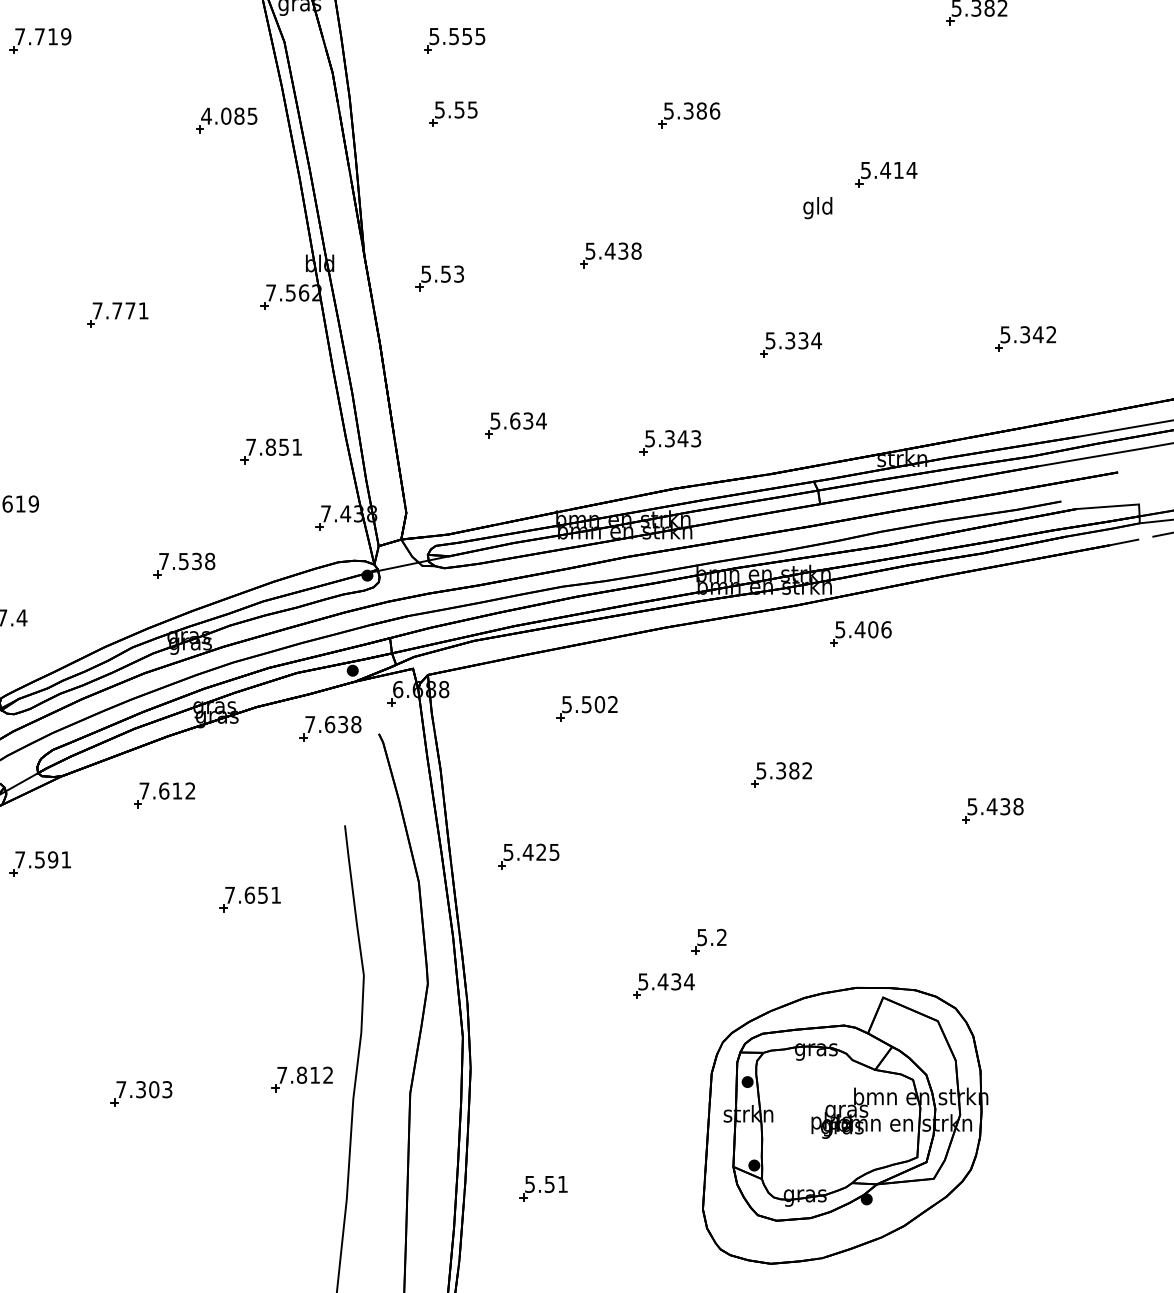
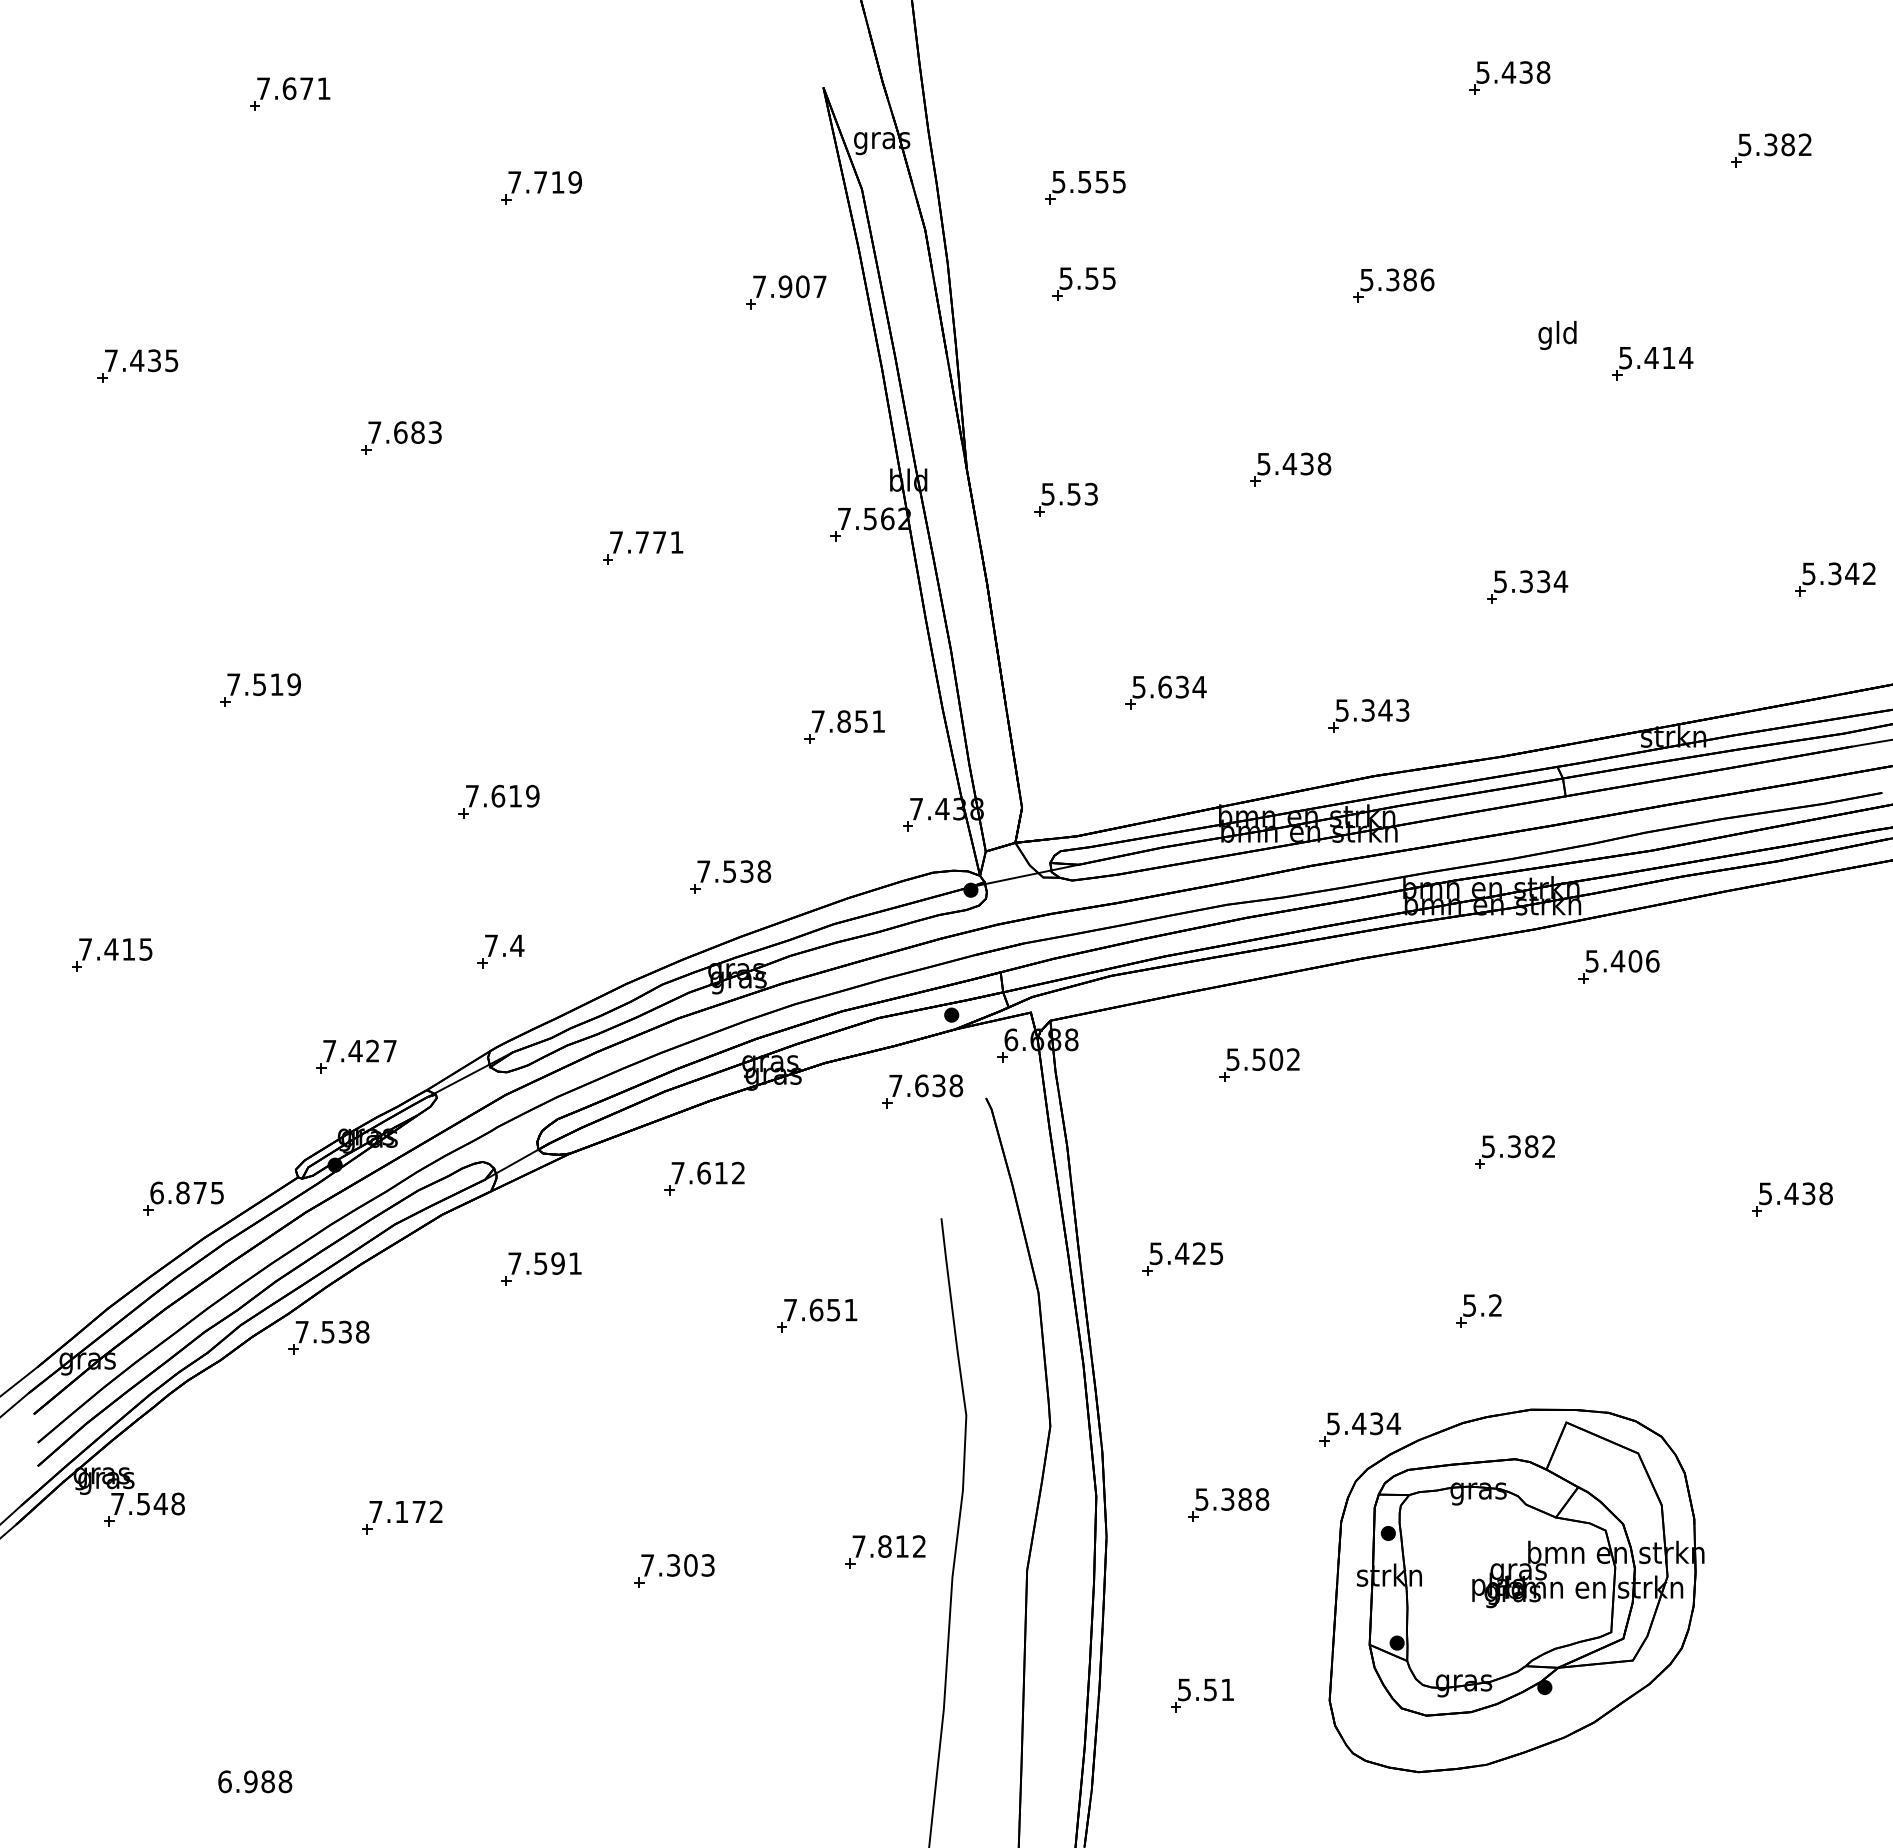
text: (229, 116) -> (789, 286), 4.085 -> 7.907
text: (817, 208) -> (1557, 335), moved
part: (708, 941) -> (1478, 1310), moved
part: (563, 1043) -> (1228, 1504), added
part: (845, 1125) -> (1516, 1590), moved

